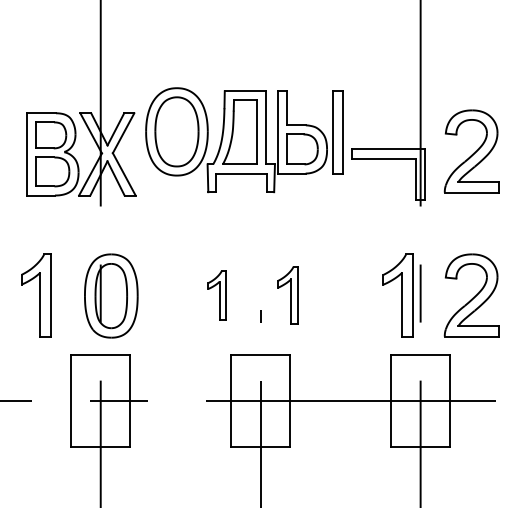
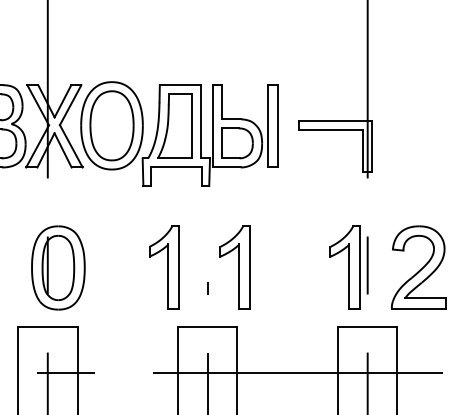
part: (244, 140) -> (179, 134), moved
part: (471, 151) -> (418, 123), removed
part: (216, 295) -> (163, 267), size x1.67
part: (287, 295) -> (234, 267), size x1.43

